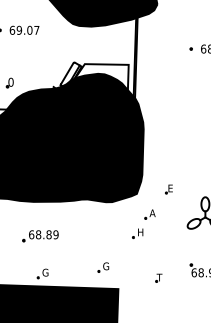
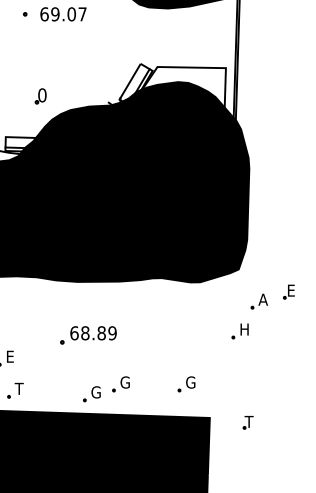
part: (168, 189) -> (288, 292), moved
part: (61, 267) -> (121, 384), added
part: (158, 277) -> (247, 421), moved

